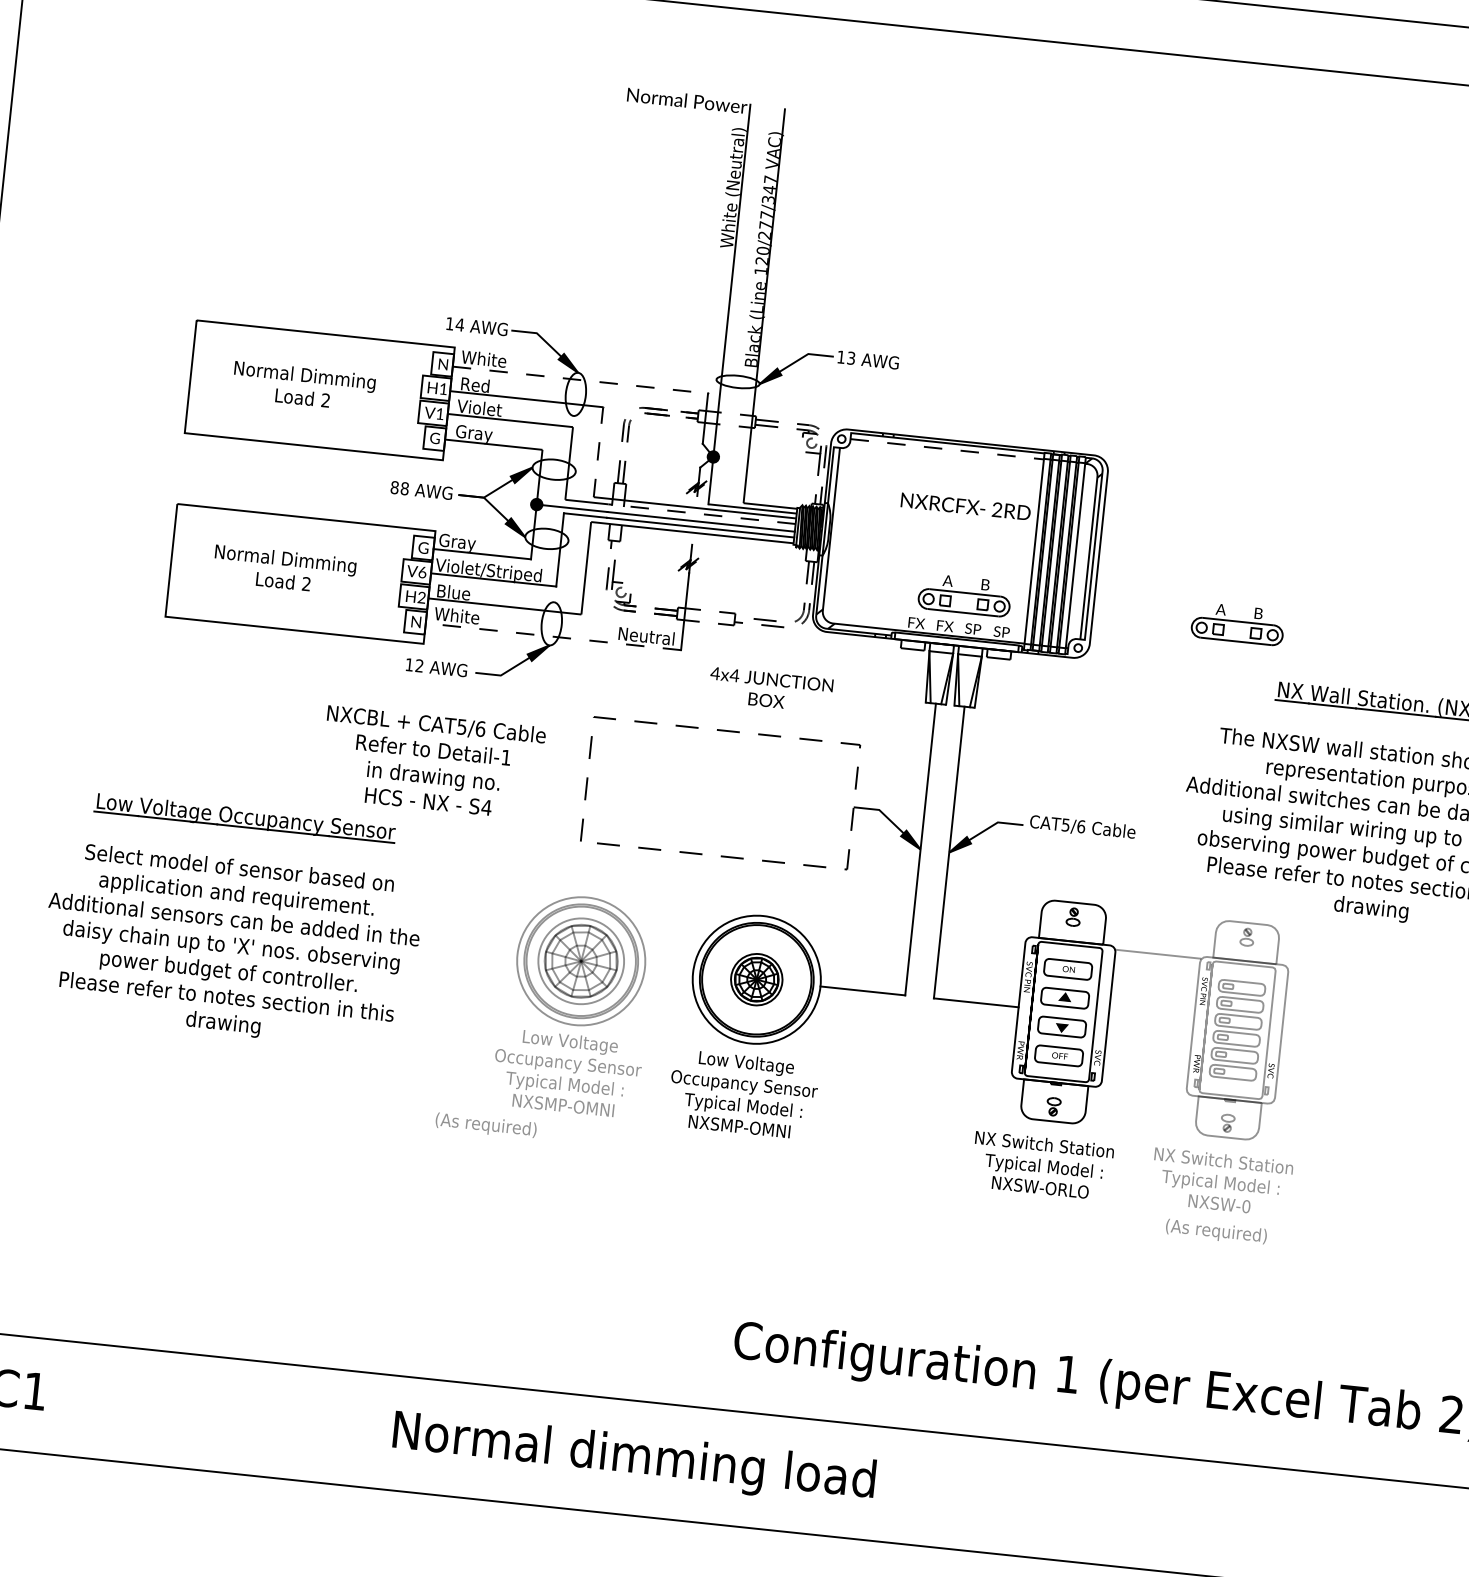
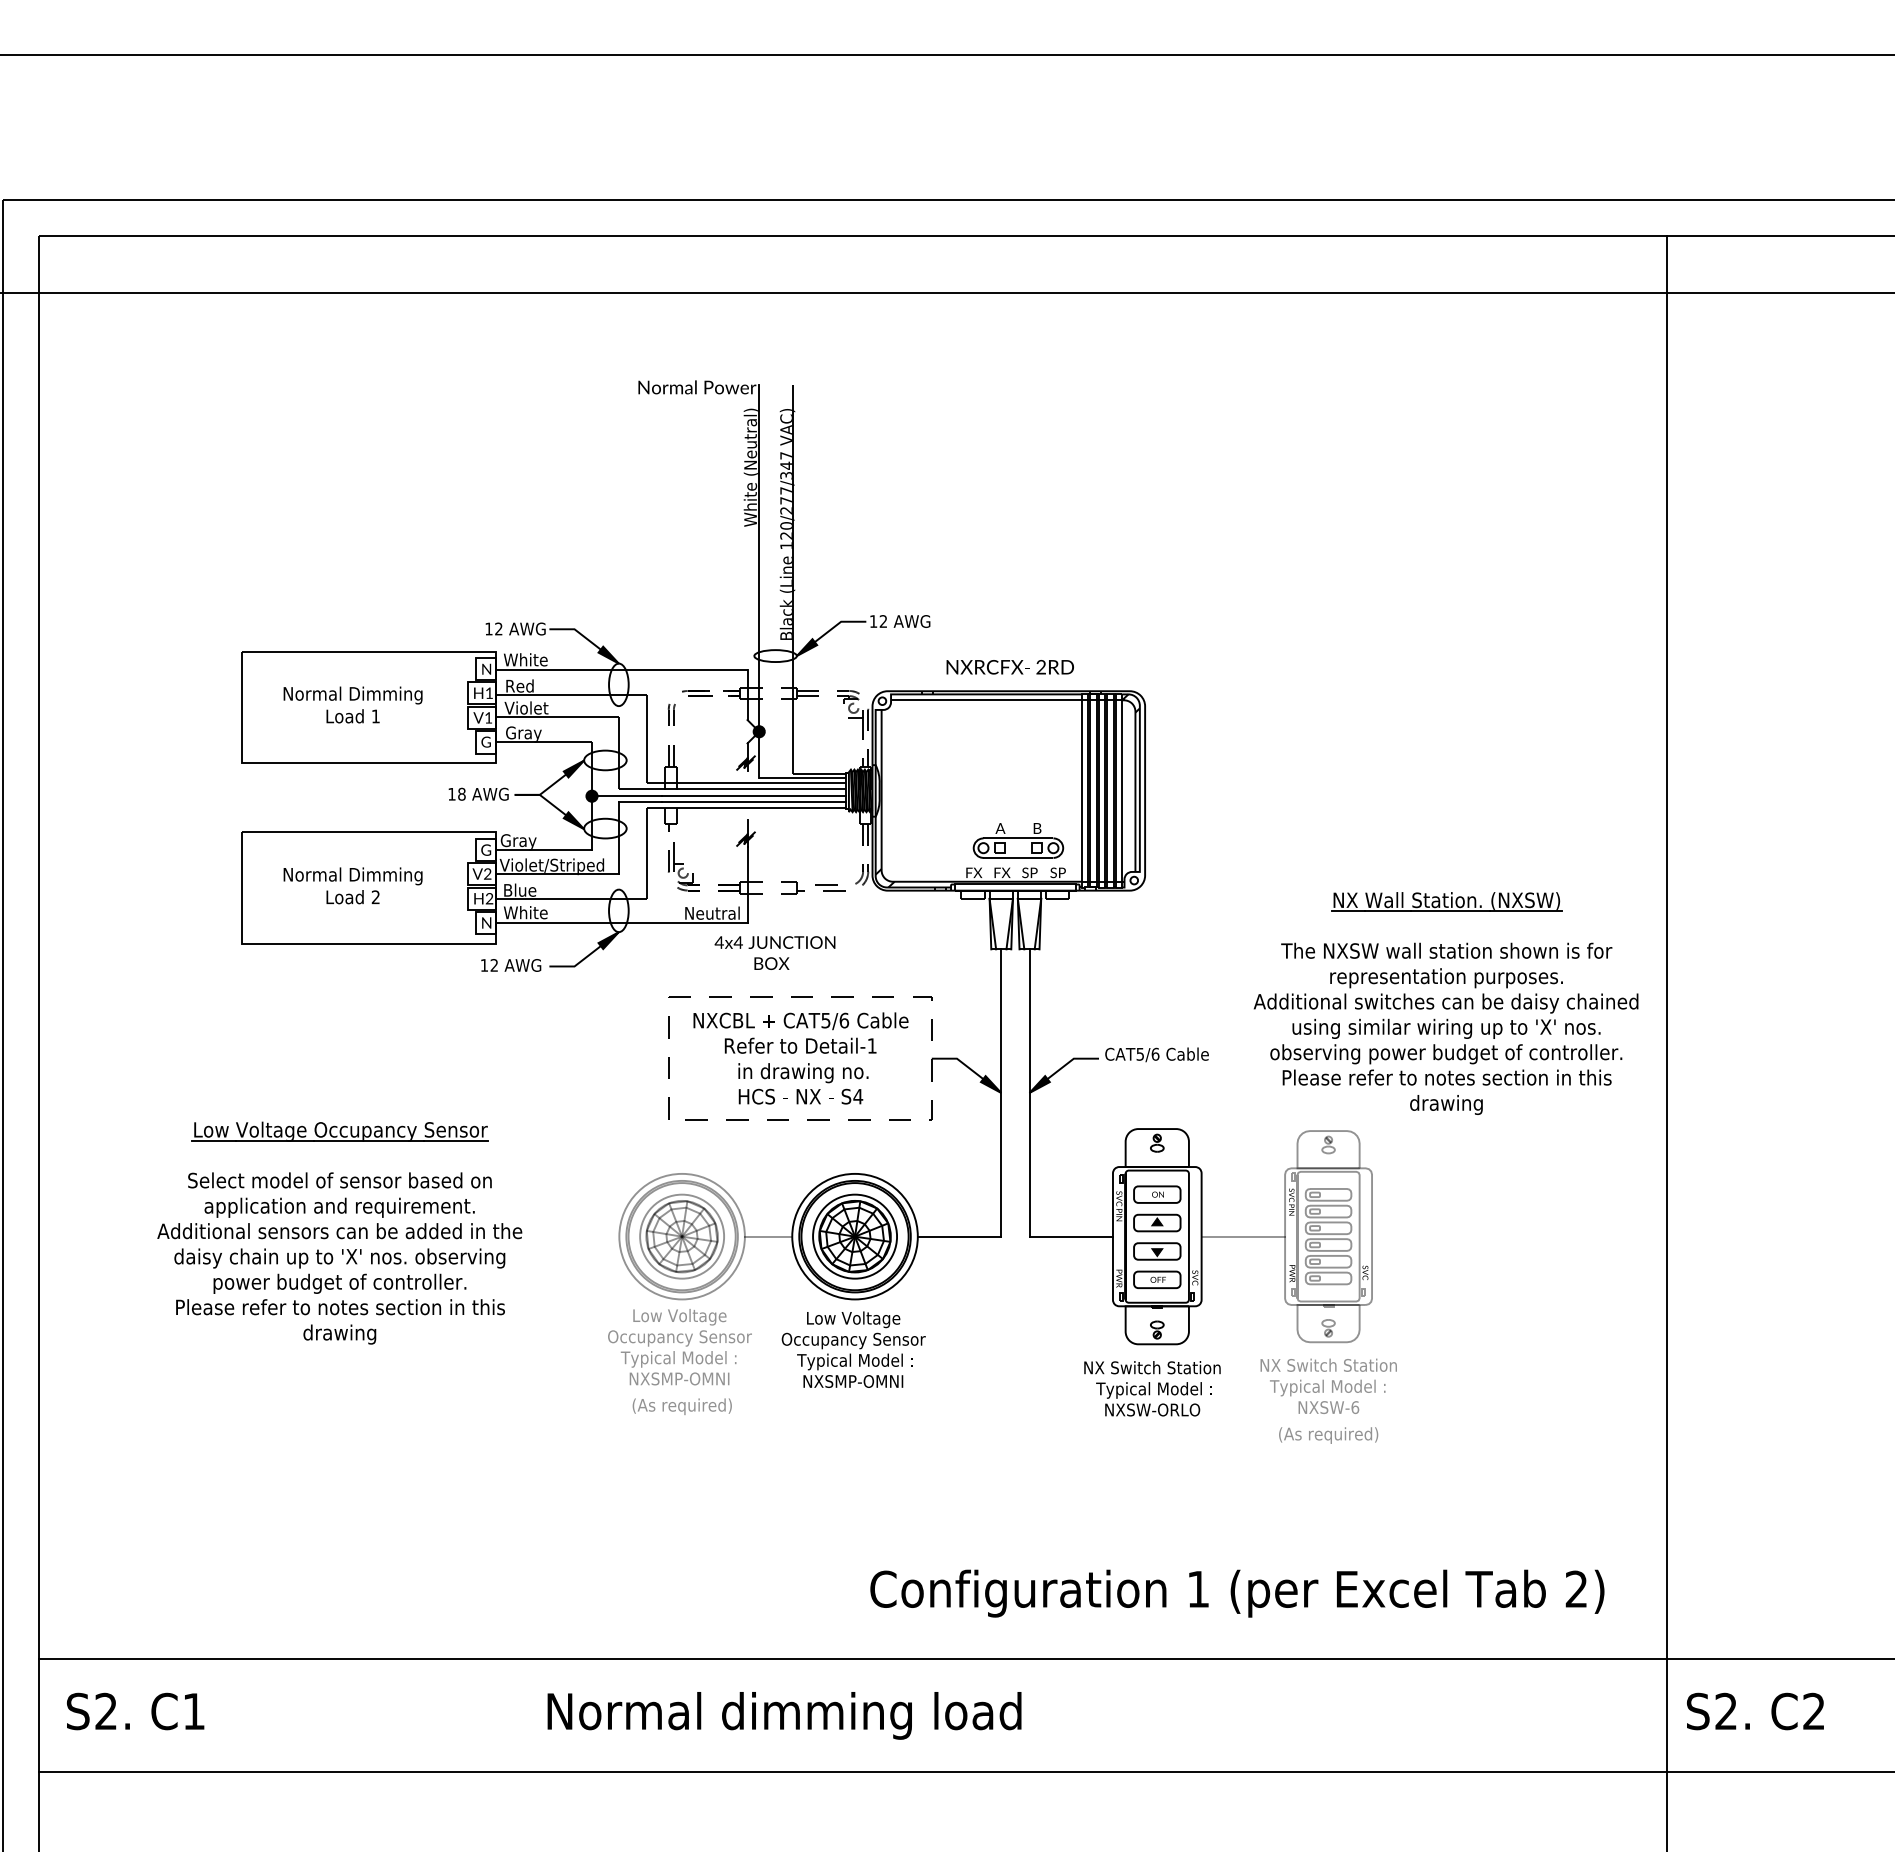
text: (459, 324) -> (498, 628), 14 -> 12
text: (851, 358) -> (883, 621), 13 -> 12
line: (581, 380) -> (622, 670), dashed -> solid
text: (325, 400) -> (375, 716), 2 -> 1
line: (947, 449) -> (986, 700), dashed -> solid
line: (598, 451) -> (646, 738), dashed -> solid
text: (394, 486) -> (451, 793), 88 -> 18
text: (965, 506) -> (1009, 667), moved
line: (701, 513) -> (753, 788), dashed -> solid
text: (422, 571) -> (487, 873), V6 -> V2
part: (1238, 623) -> (1287, 840), removed
line: (553, 636) -> (621, 923), dashed -> solid
text: (770, 689) -> (774, 952), moved
text: (432, 762) -> (800, 1058), moved
line: (1158, 954) -> (1243, 1236), moved
line: (668, 971) -> (768, 1237), added
part: (756, 979) -> (854, 1236), size x1.67
text: (485, 1125) -> (681, 1406), moved
text: (1246, 1206) -> (1355, 1407), NXSW-0 -> NXSW-6

